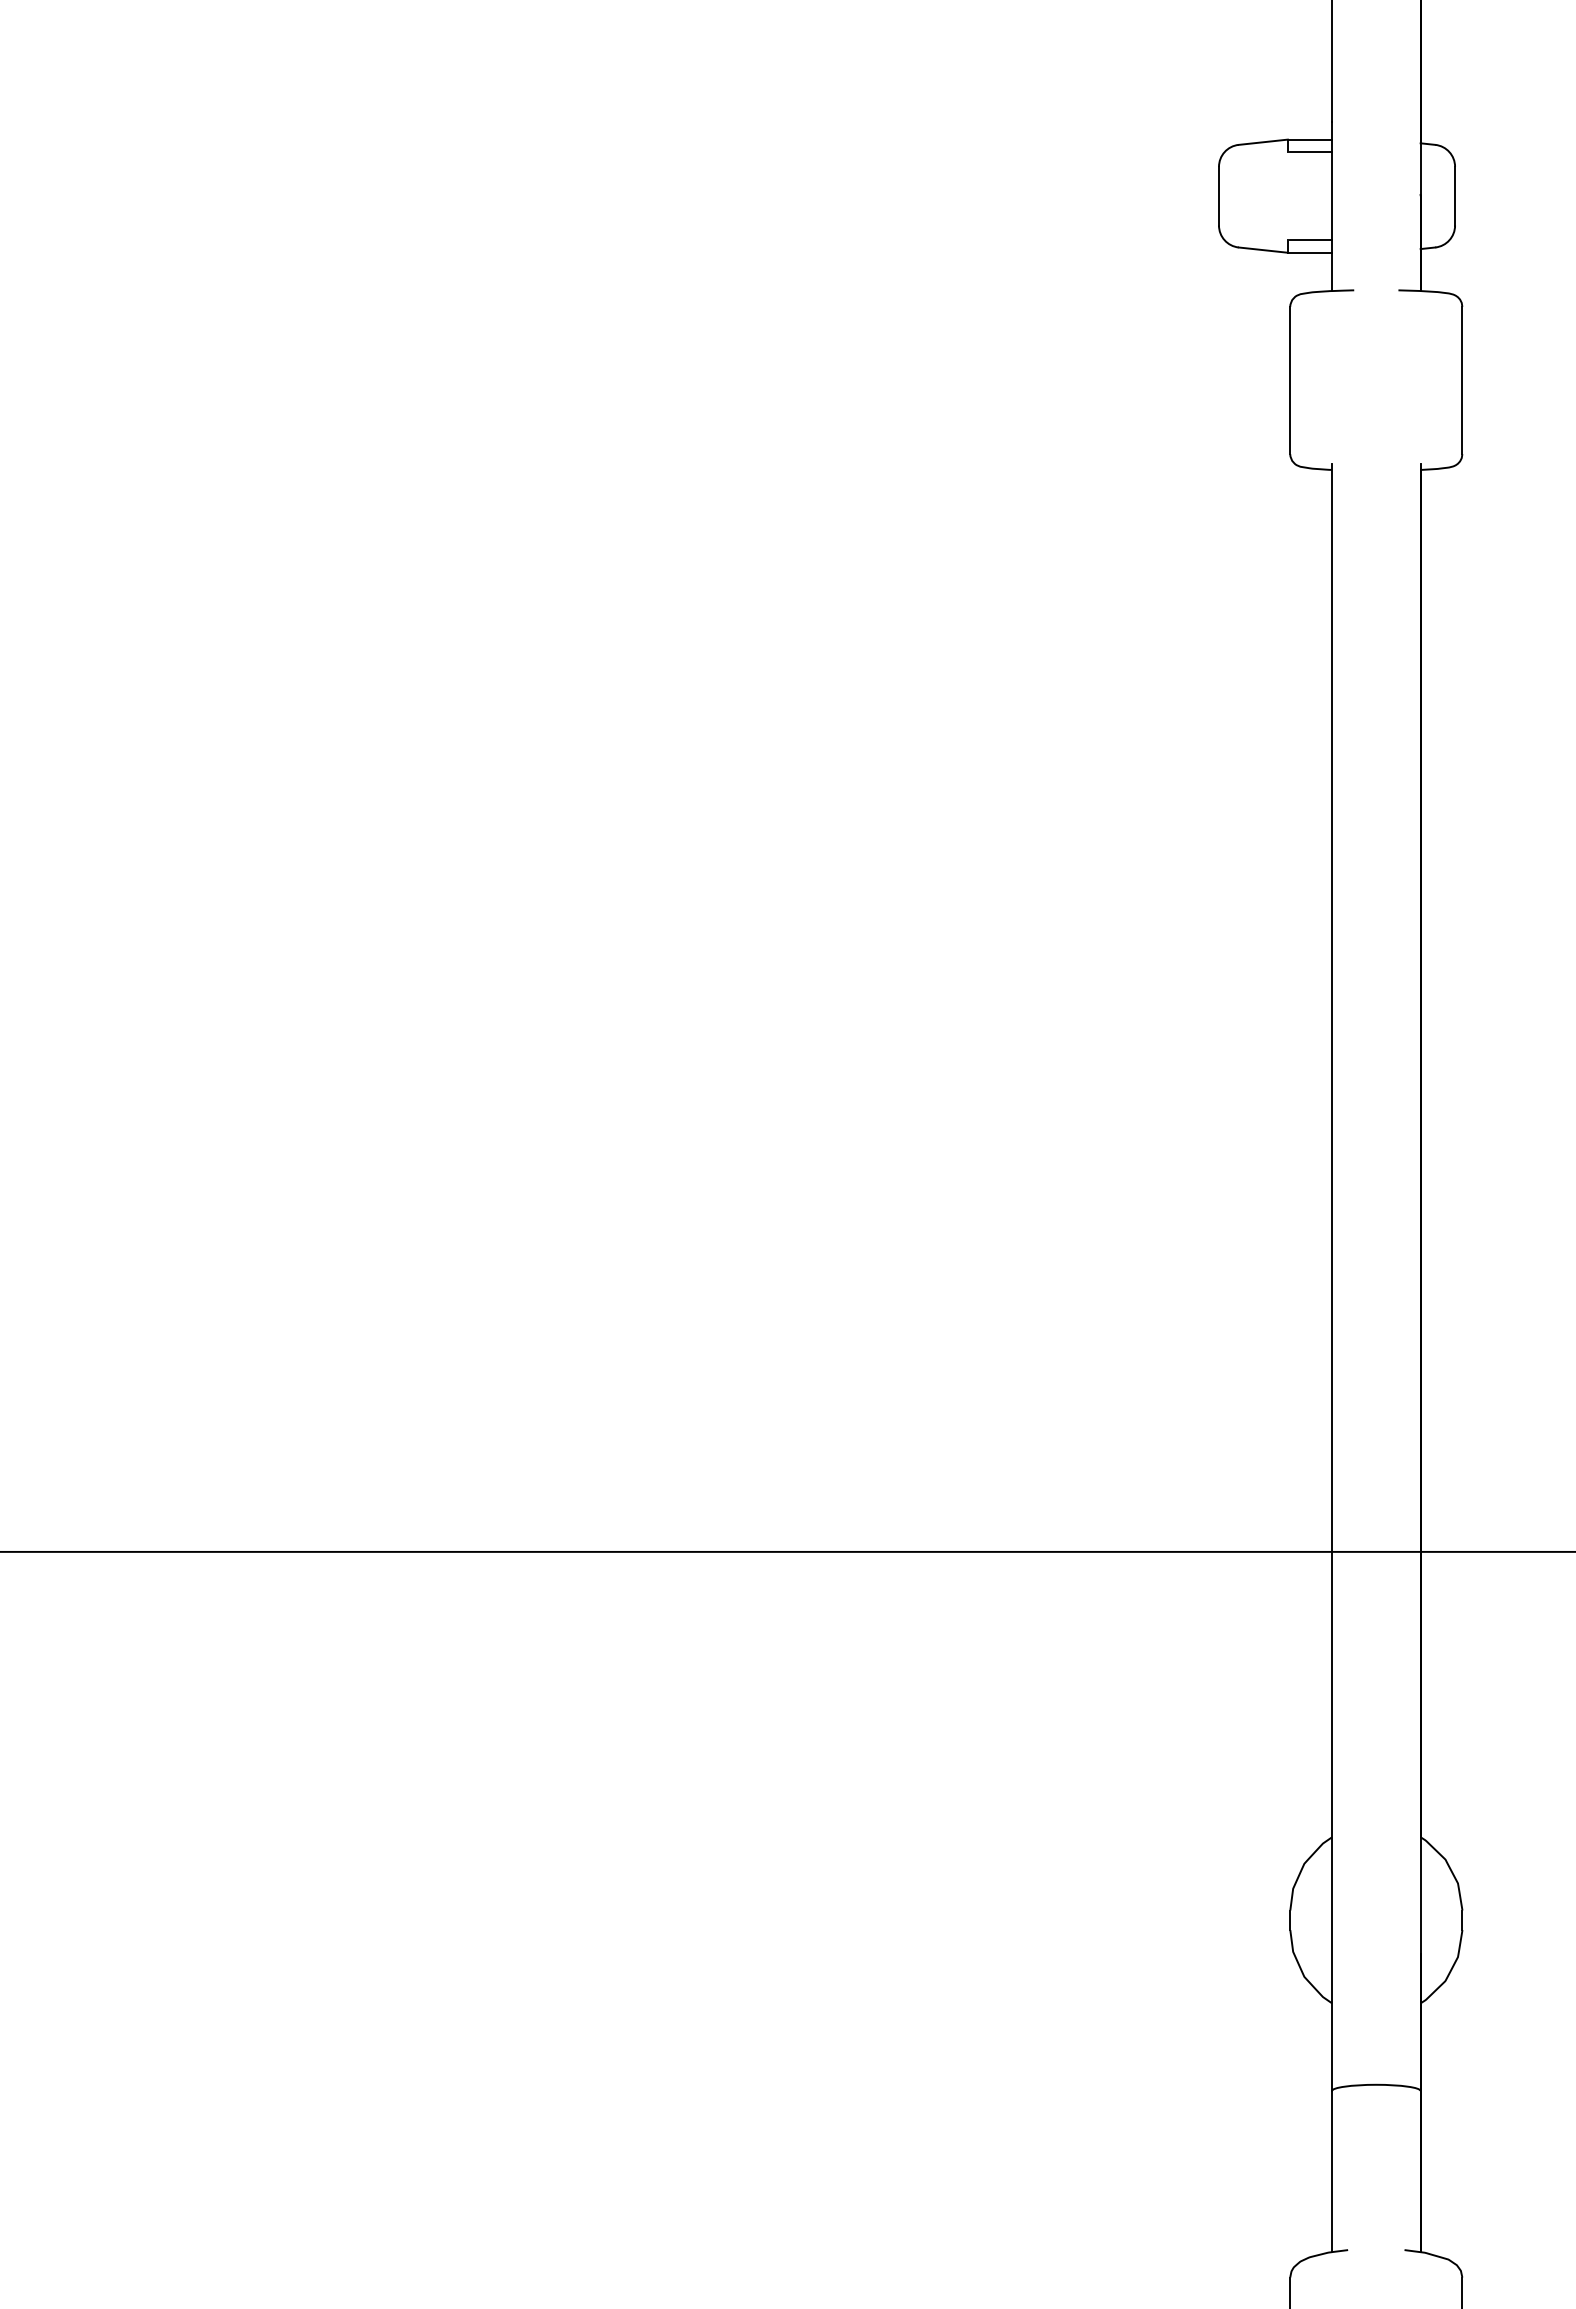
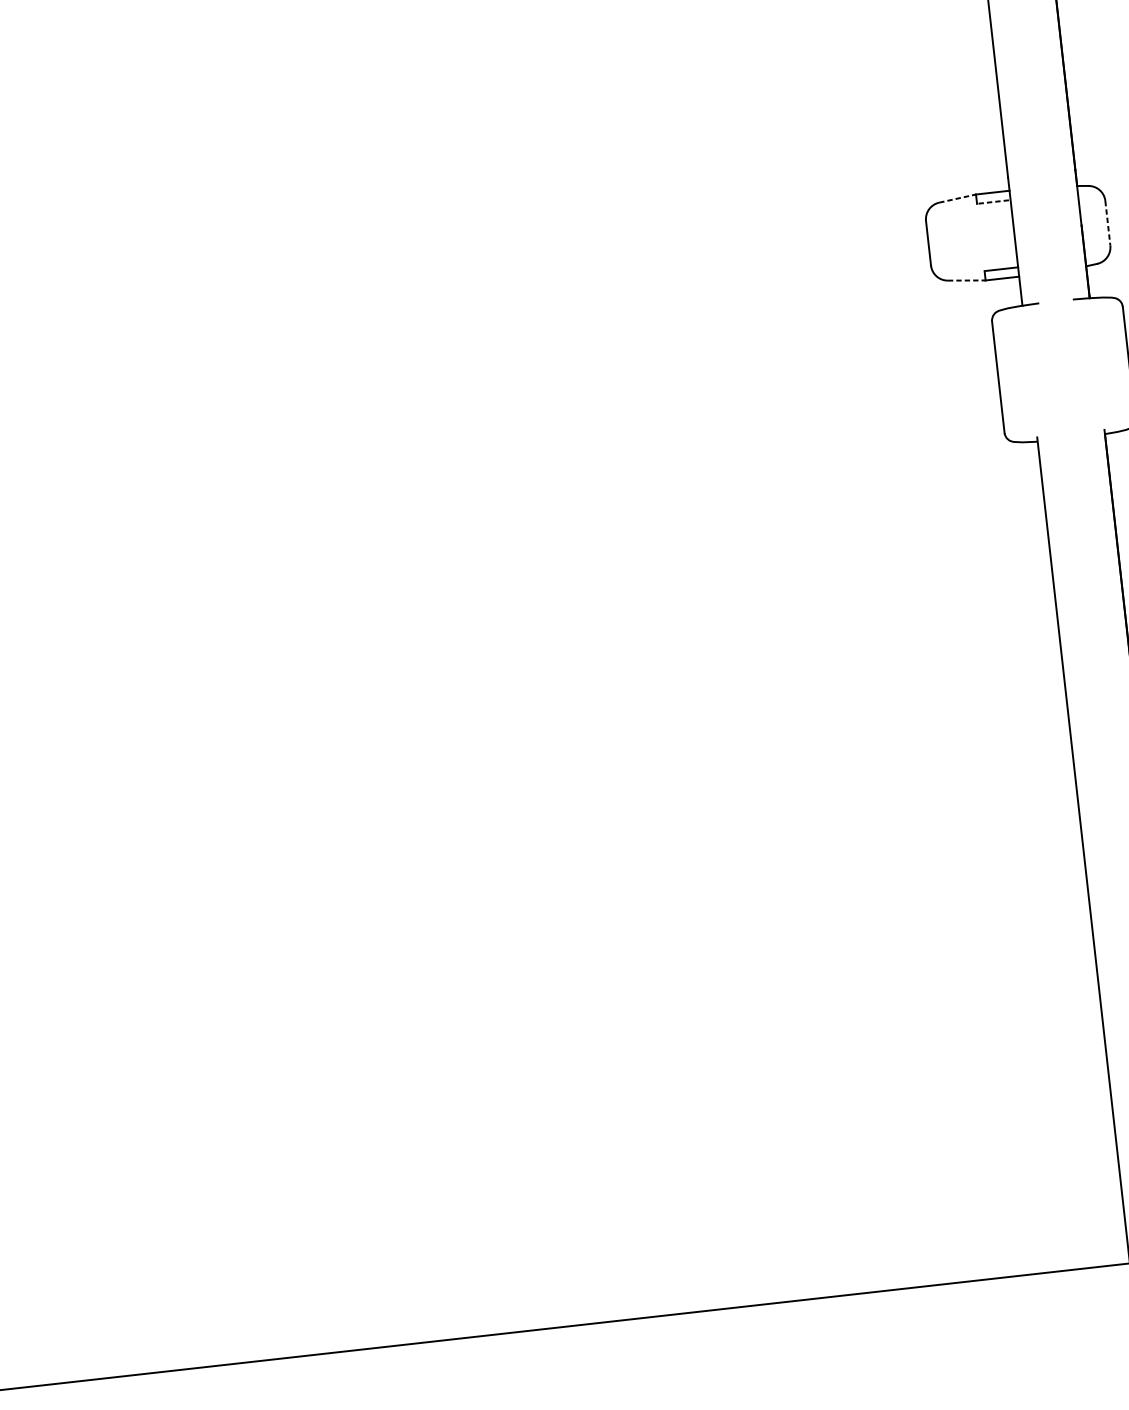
line: (1263, 142) -> (957, 198), solid -> dashed
line: (1311, 151) -> (994, 201), solid -> dashed
line: (1455, 196) -> (1108, 223), solid -> dashed
line: (1263, 250) -> (966, 280), solid -> dashed

